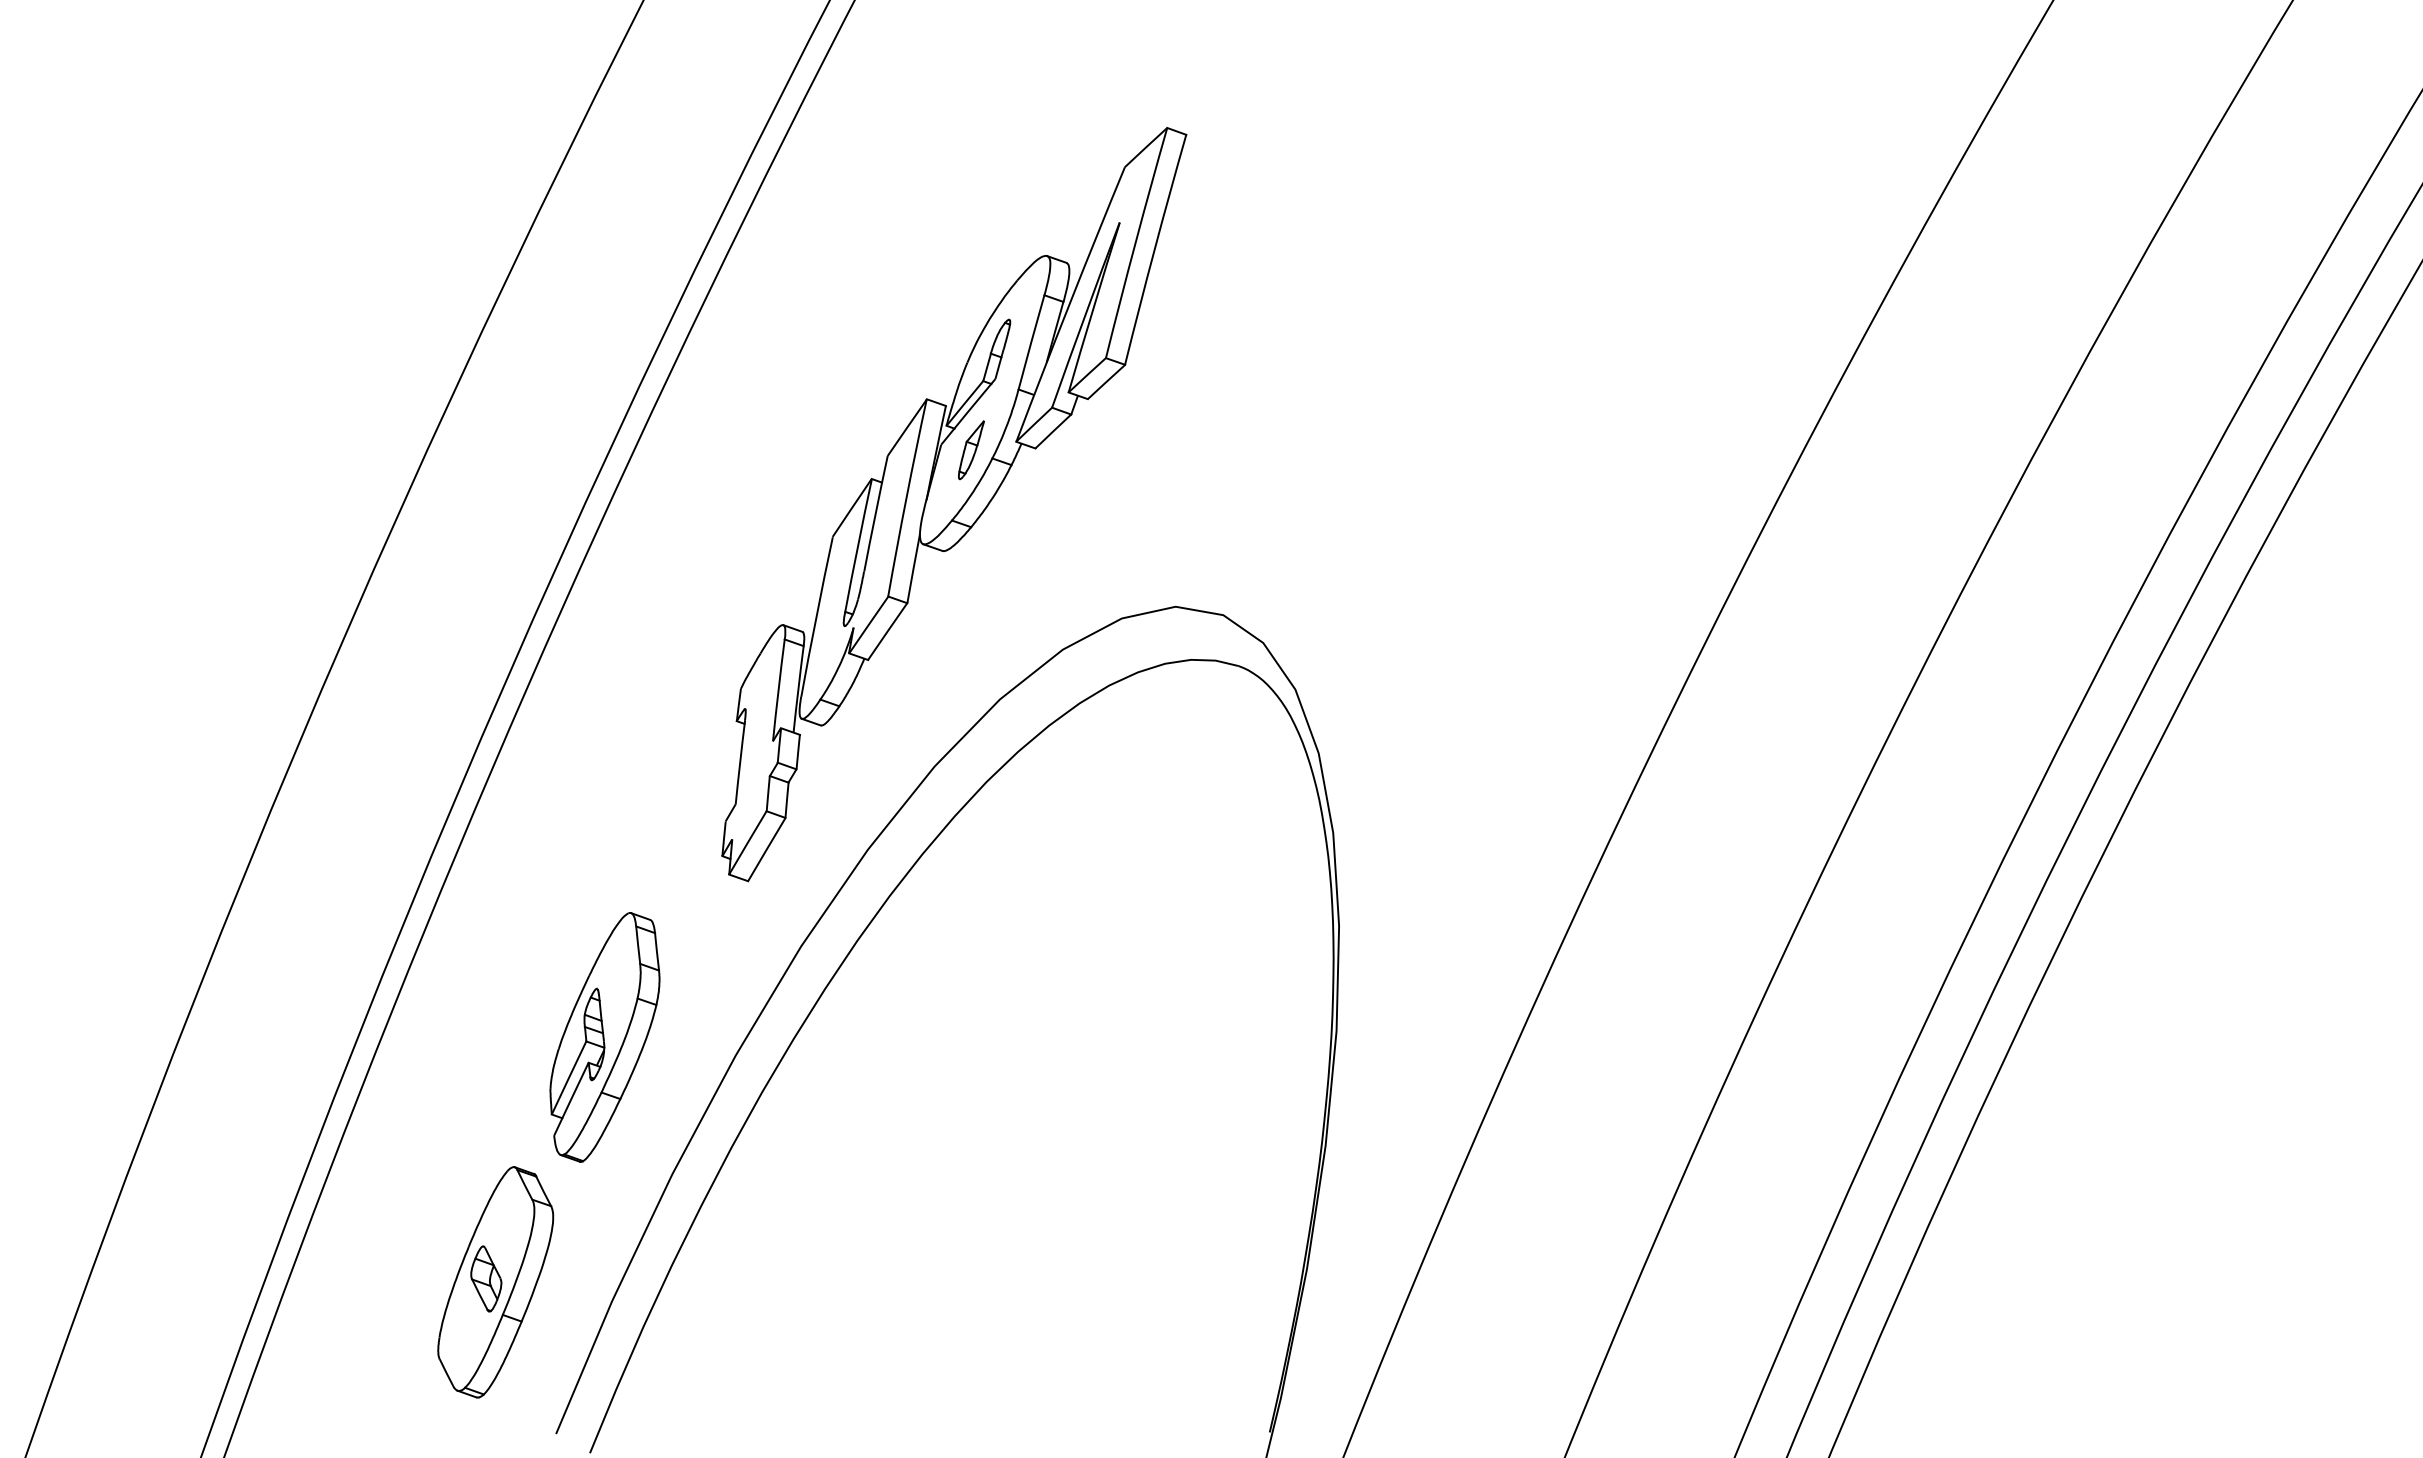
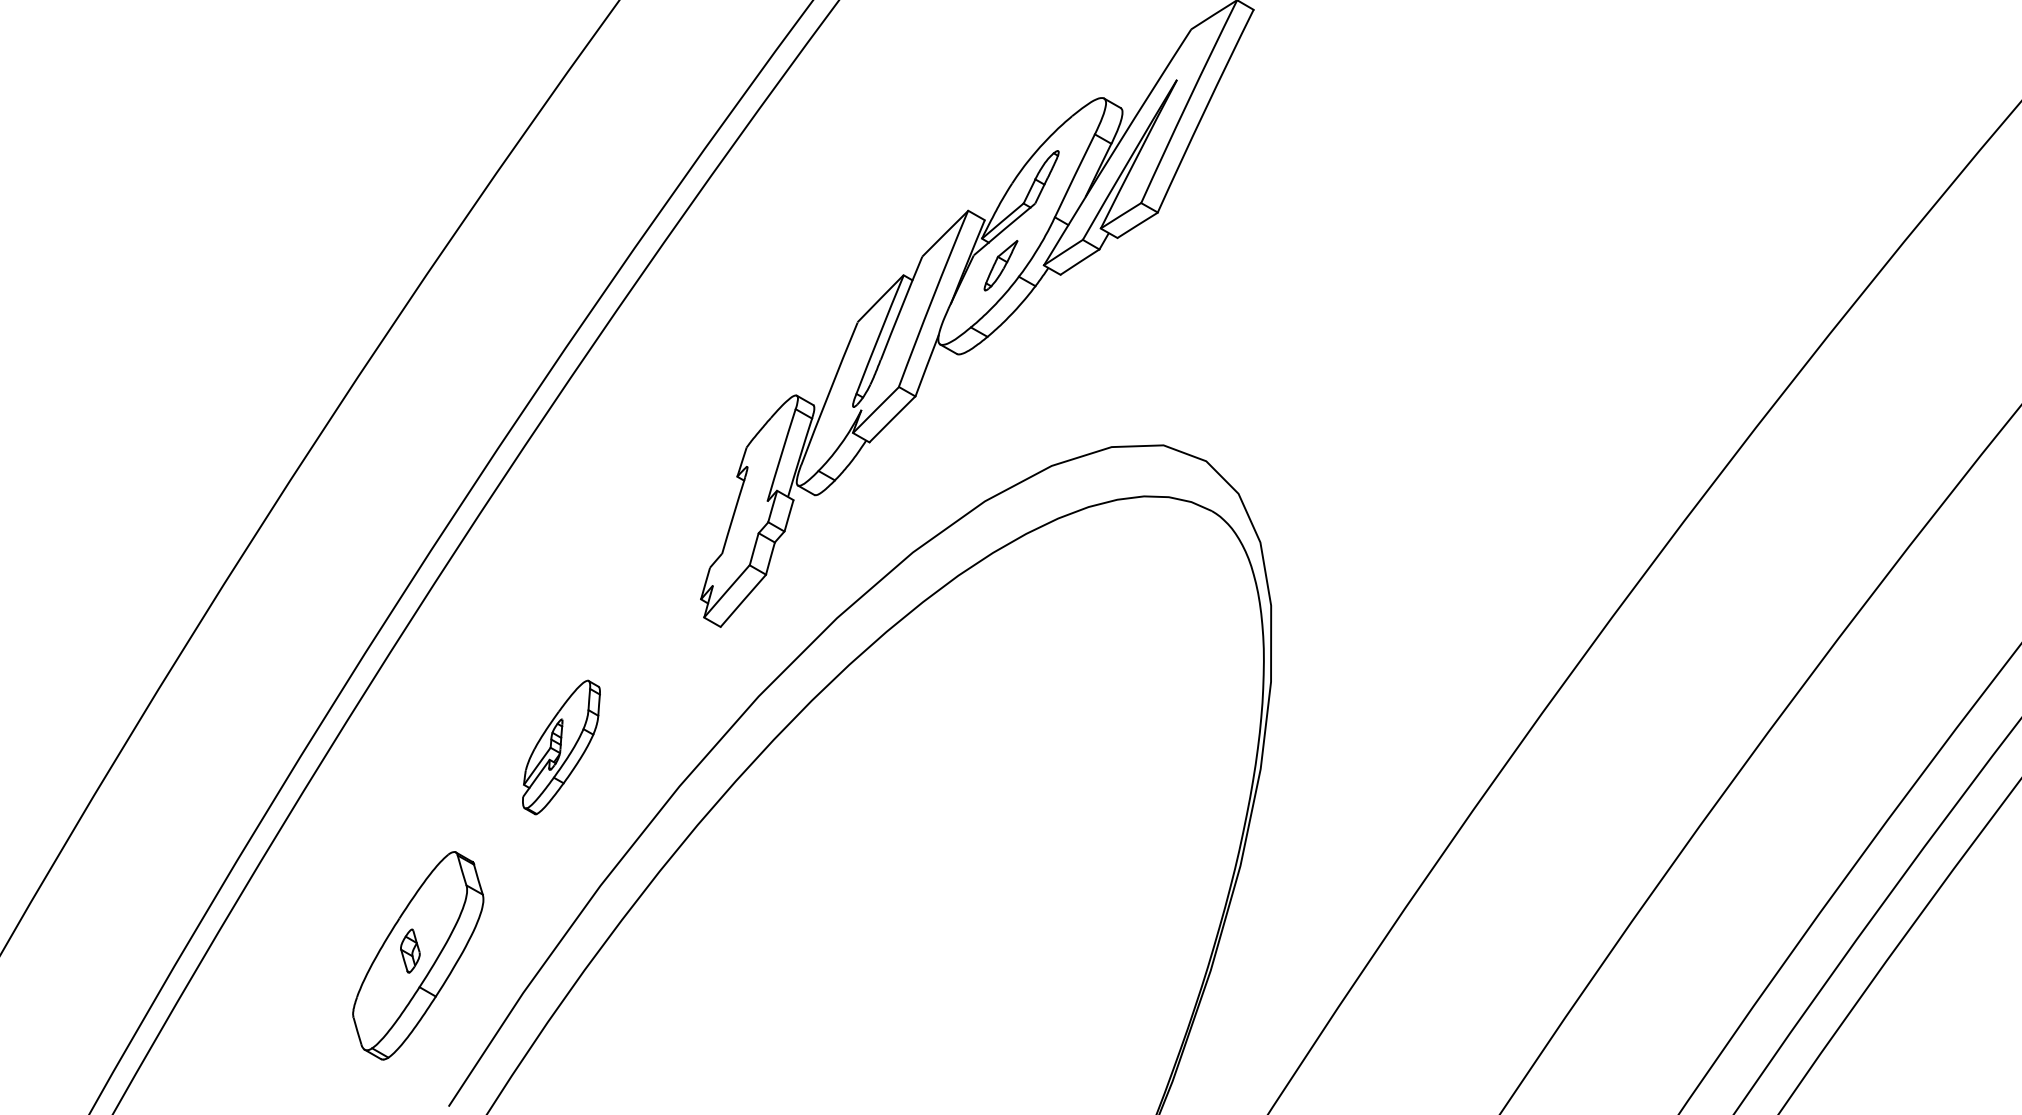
part: (604, 1037) -> (560, 747), size x0.6
part: (486, 1278) -> (410, 950), size x0.7

